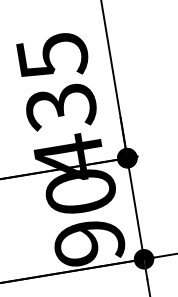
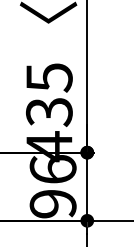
text: (79, 191) -> (52, 169), 90 -> 96

